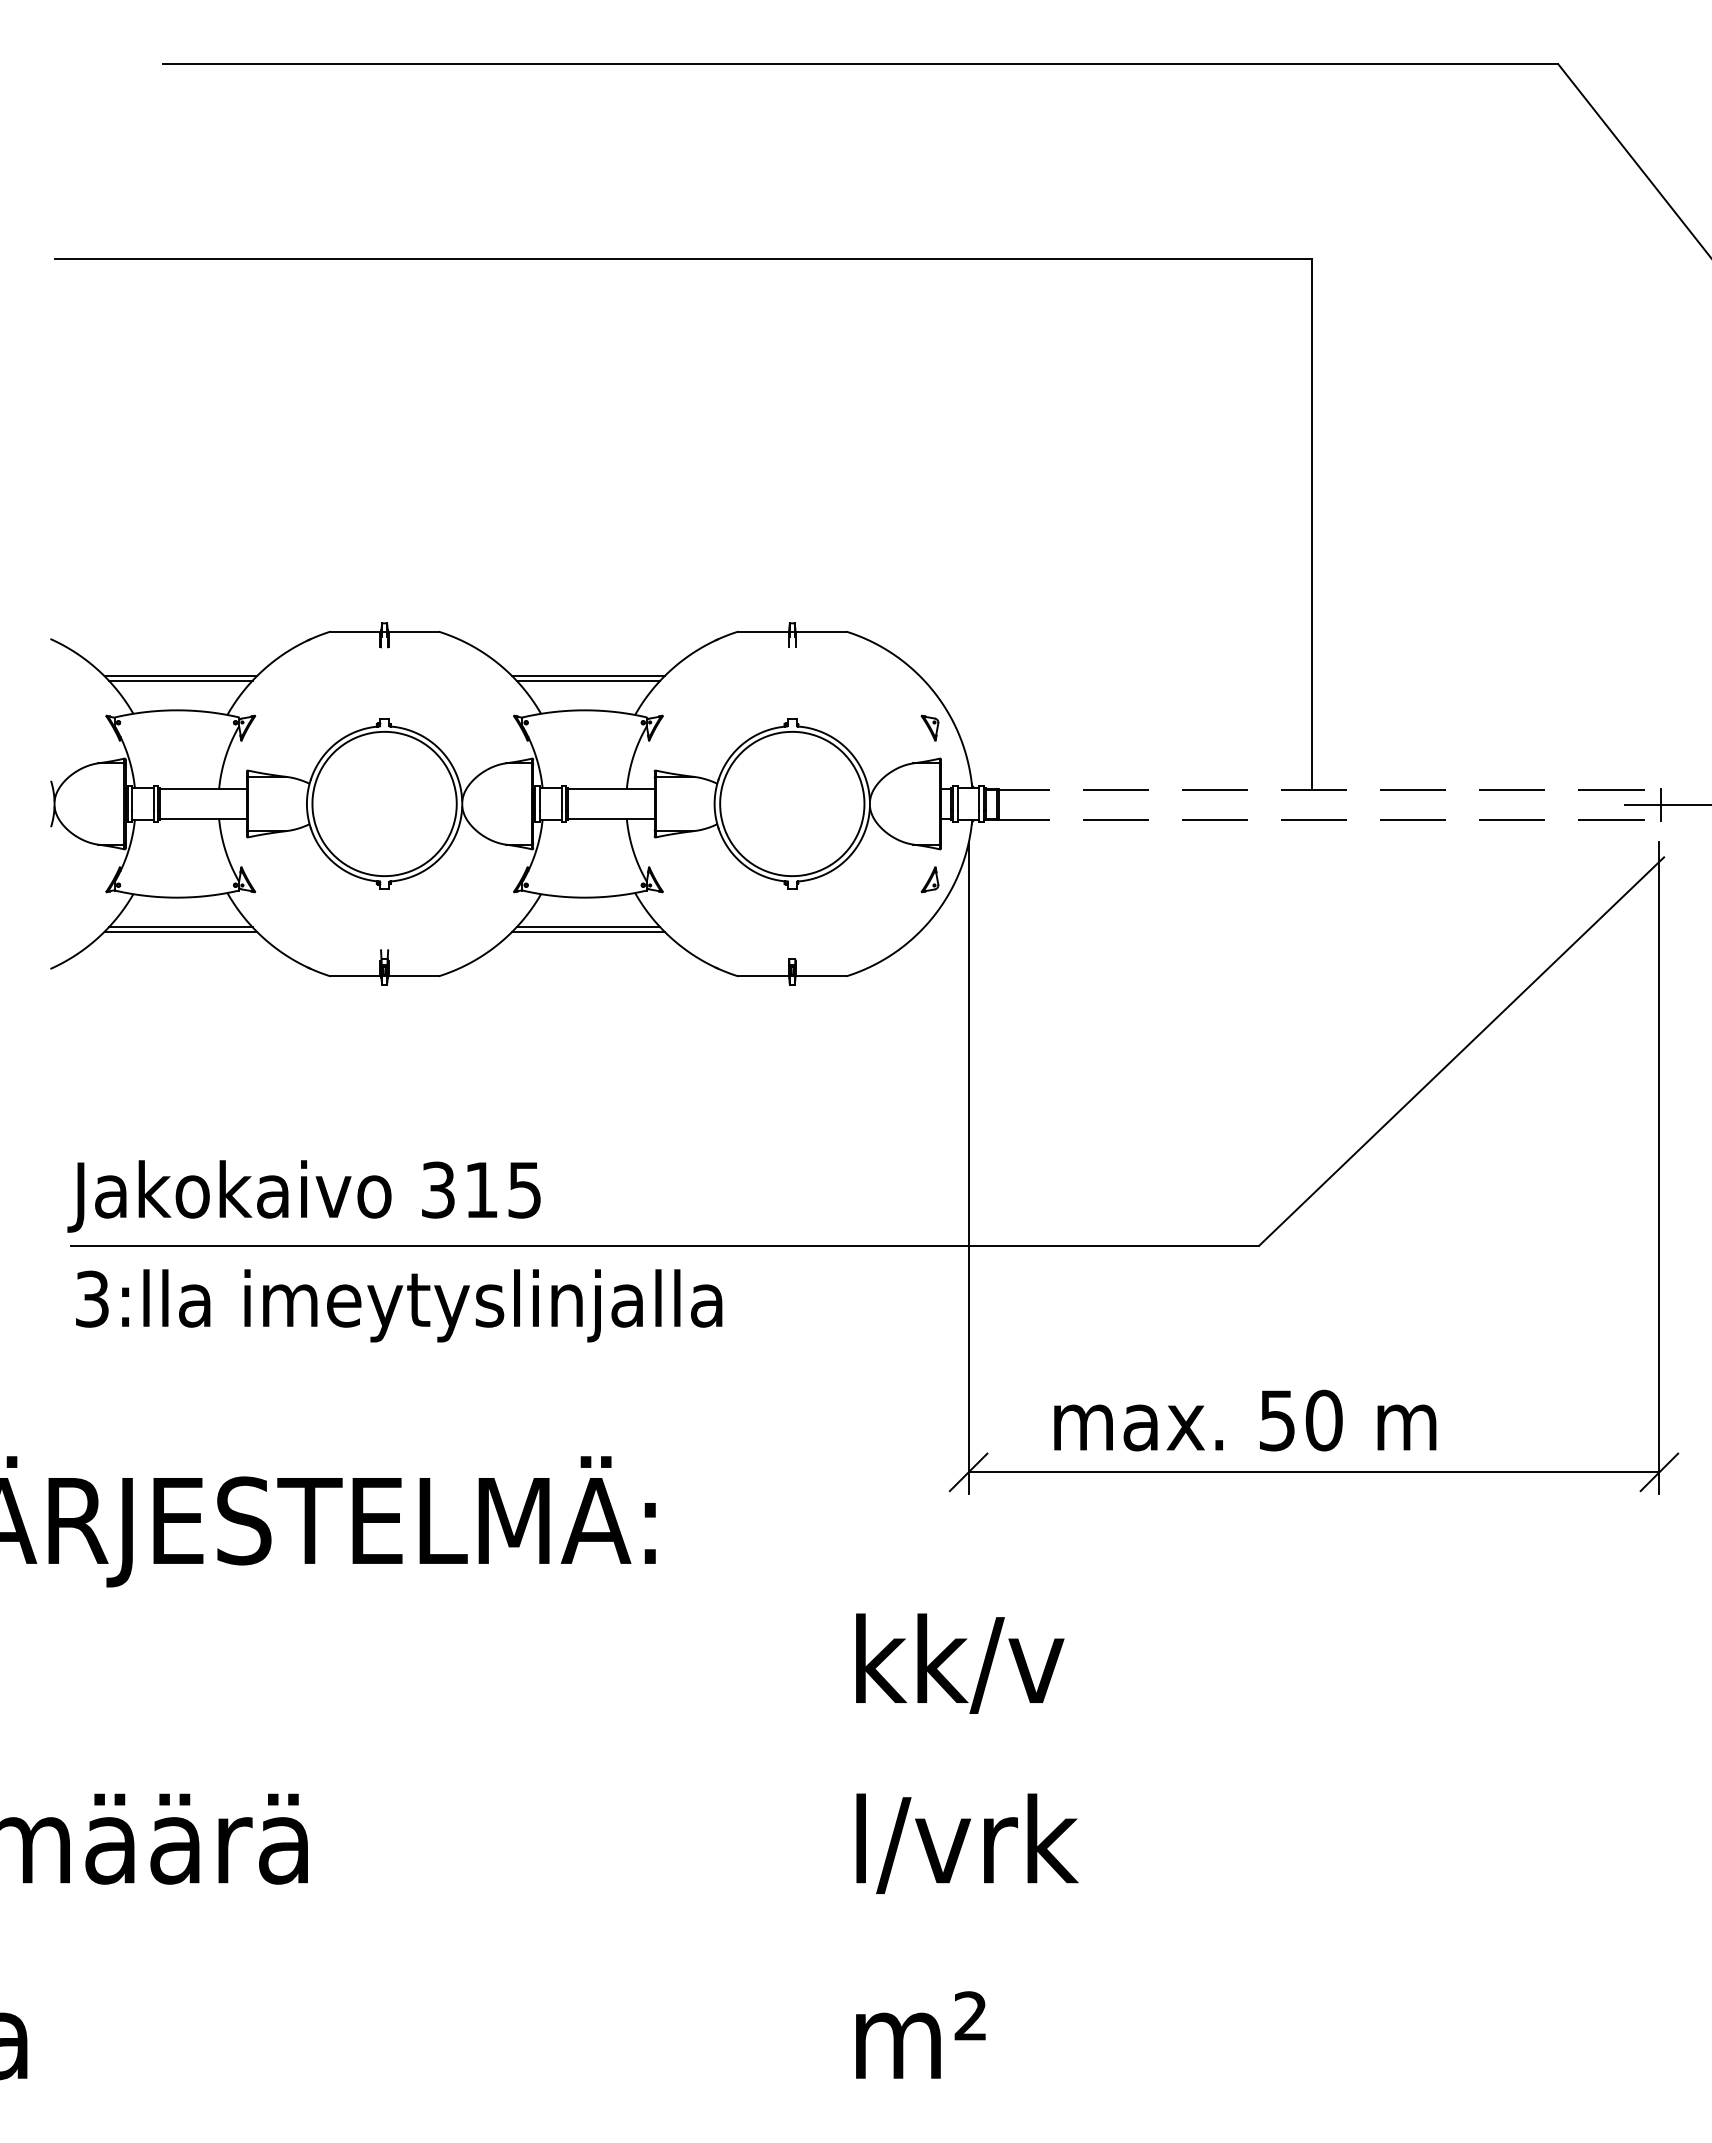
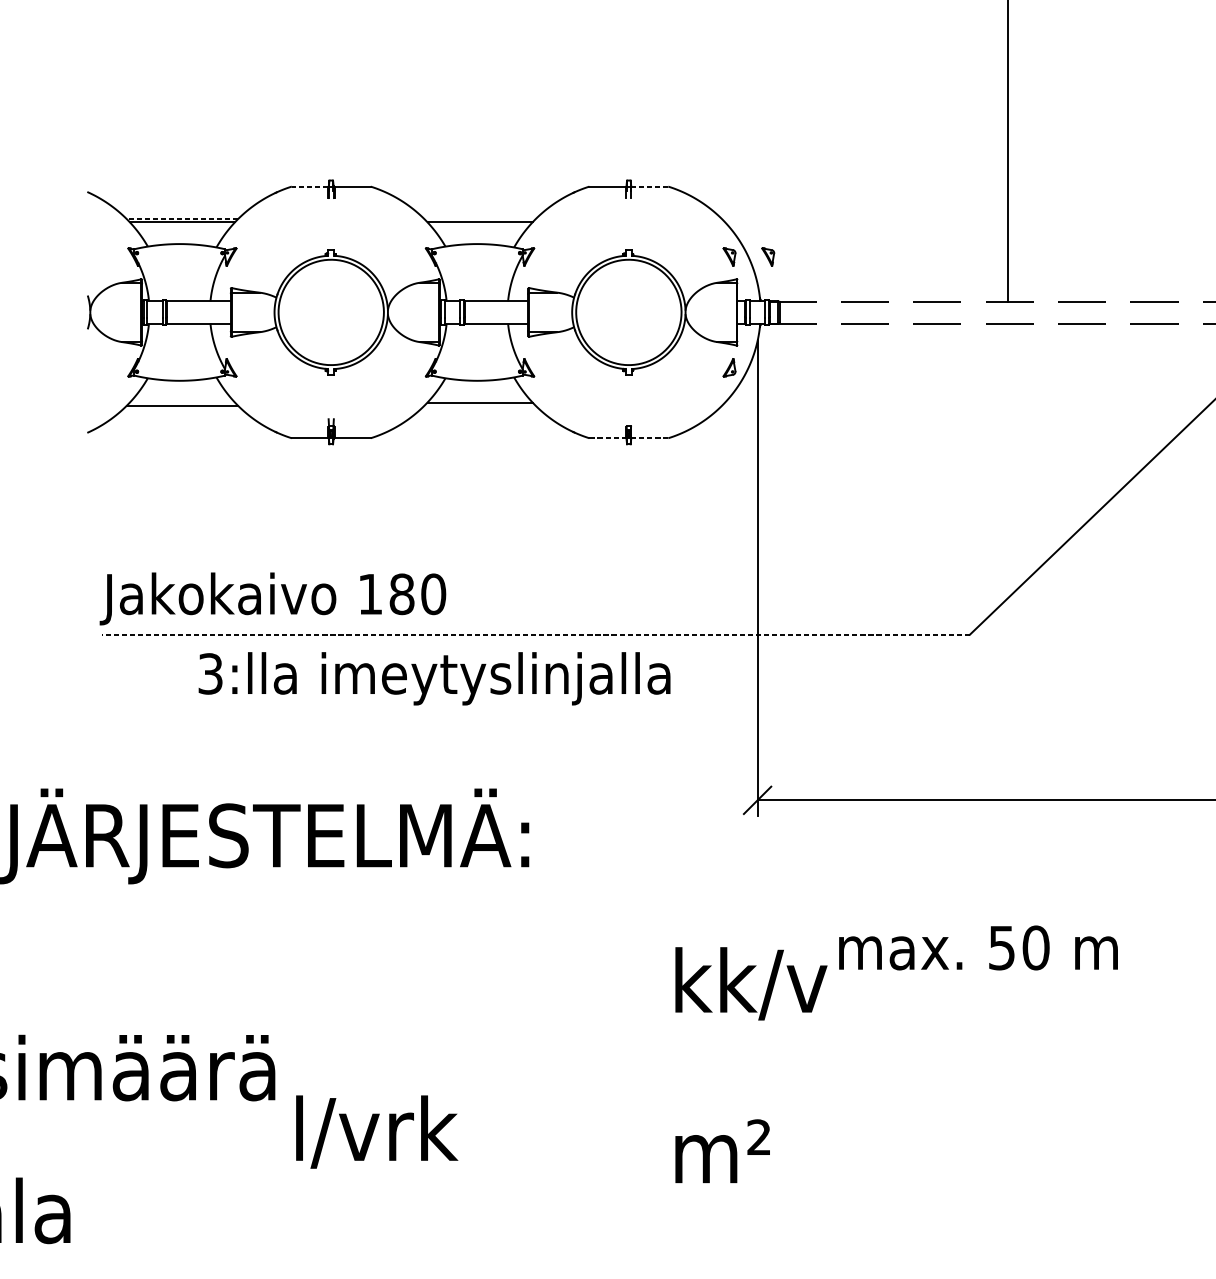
line: (355, 631) -> (310, 186), solid -> dashed
line: (820, 631) -> (649, 186), solid -> dashed
line: (180, 676) -> (182, 219), solid -> dashed
line: (588, 676) -> (480, 219), removed
part: (982, 727) -> (767, 256), added
line: (180, 927) -> (182, 402), removed
line: (588, 931) -> (480, 405), removed
line: (764, 976) -> (608, 438), solid -> dashed
line: (821, 976) -> (650, 438), solid -> dashed
text: (482, 1189) -> (402, 593), 315 -> 180
line: (664, 1245) -> (535, 634), solid -> dashed
text: (399, 1305) -> (434, 678), moved
text: (1245, 1420) -> (978, 947), moved
text: (960, 1663) -> (751, 983), moved
text: (967, 1843) -> (377, 1131), moved
text: (920, 2034) -> (722, 1150), moved

